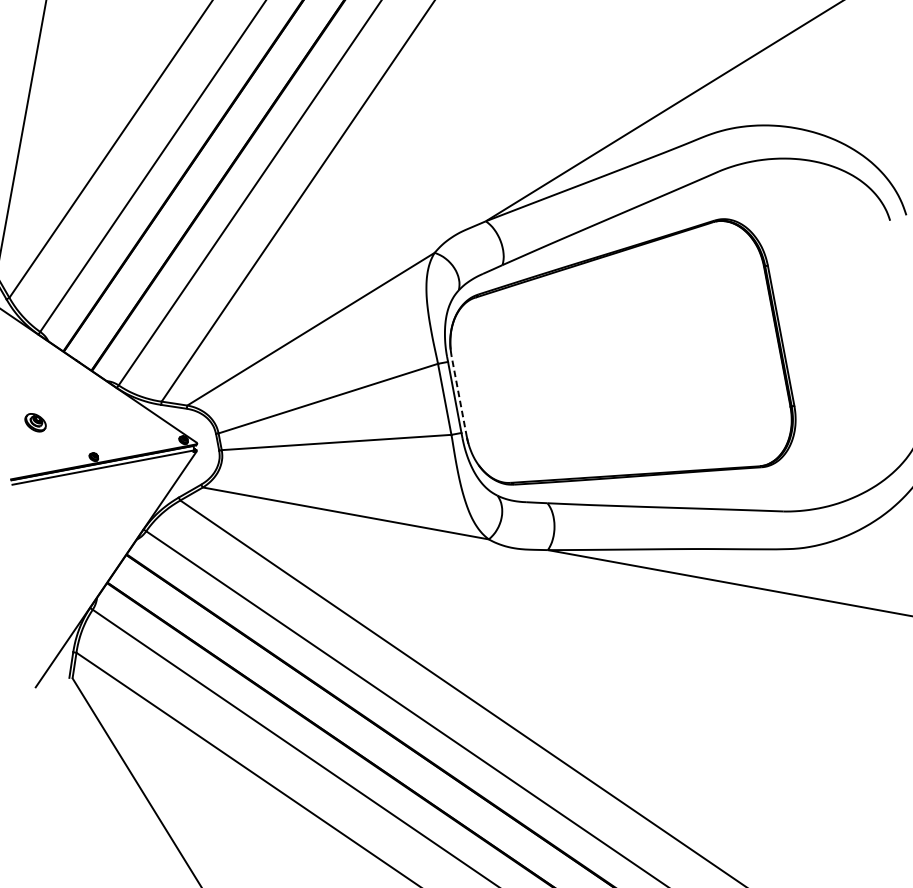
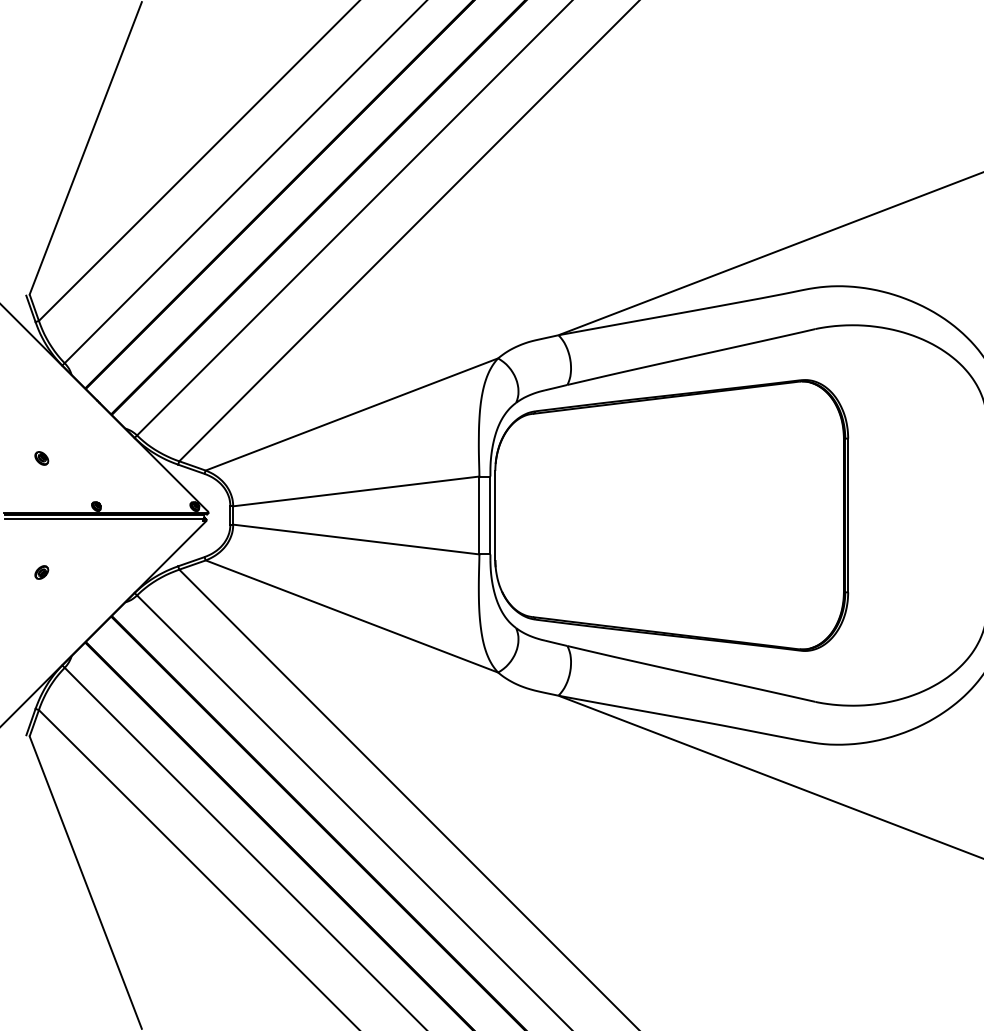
line: (459, 396) -> (495, 515), dashed -> solid
part: (35, 422) -> (41, 458), size x0.62
part: (55, 526) -> (41, 572), added

